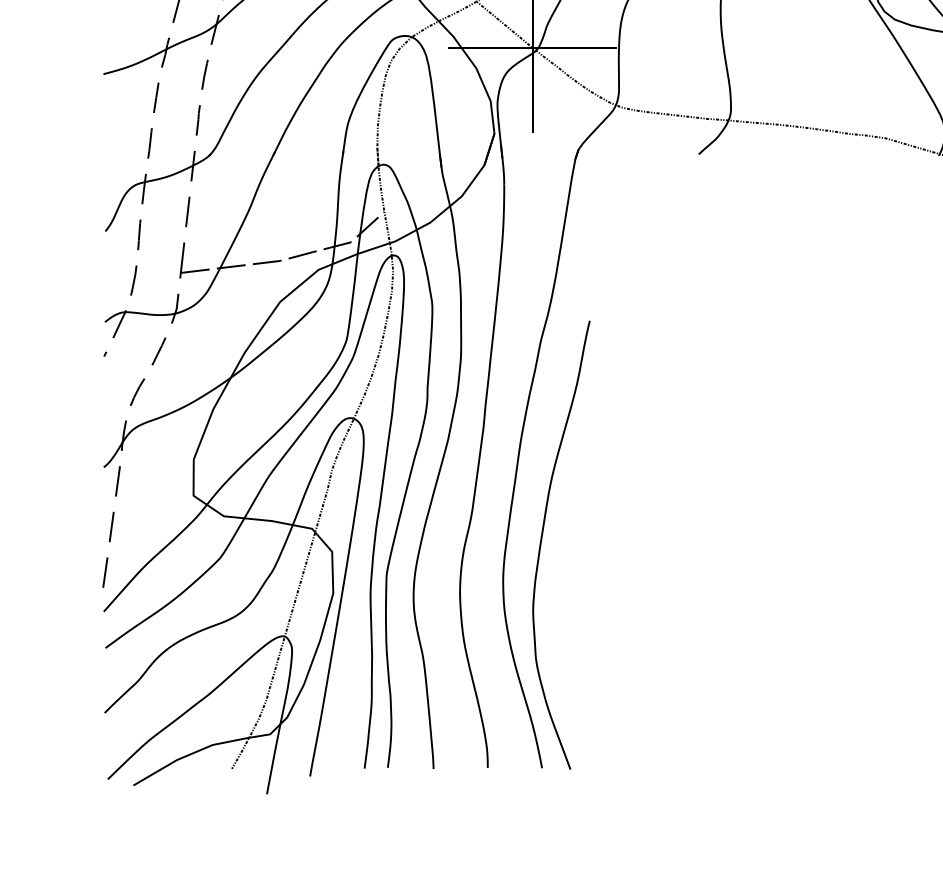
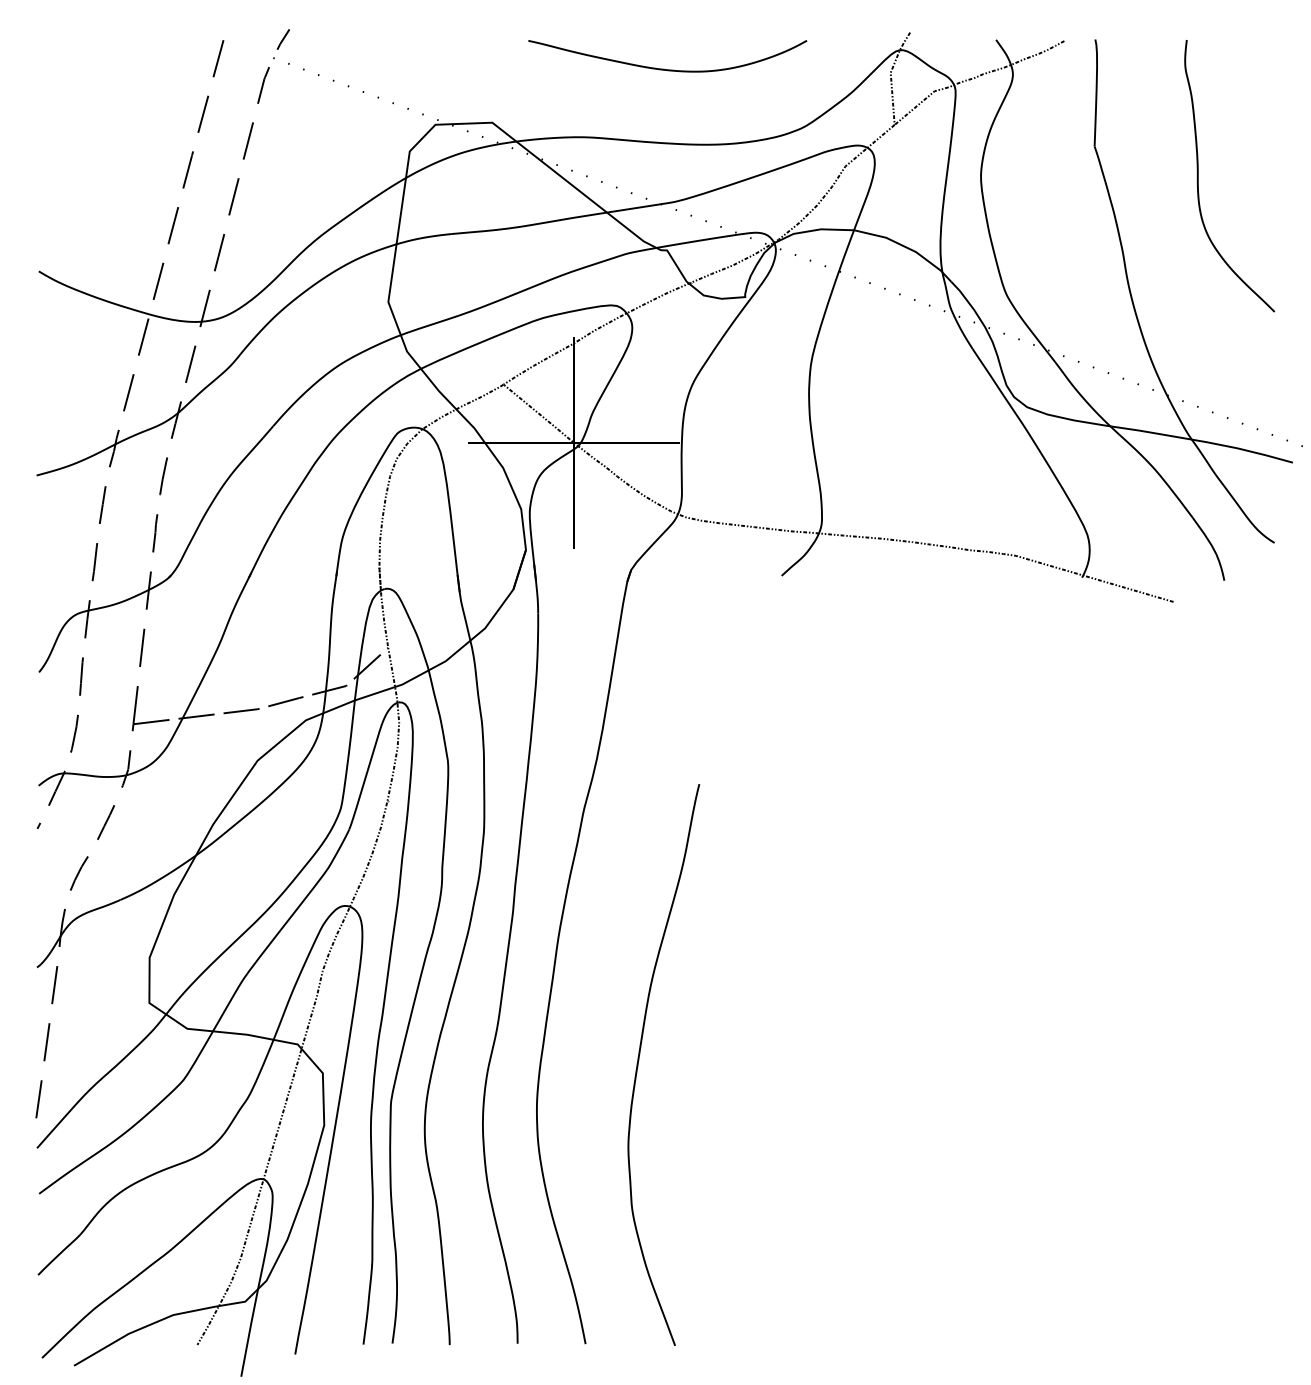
curve: (542, 541) -> (639, 1060), moved

